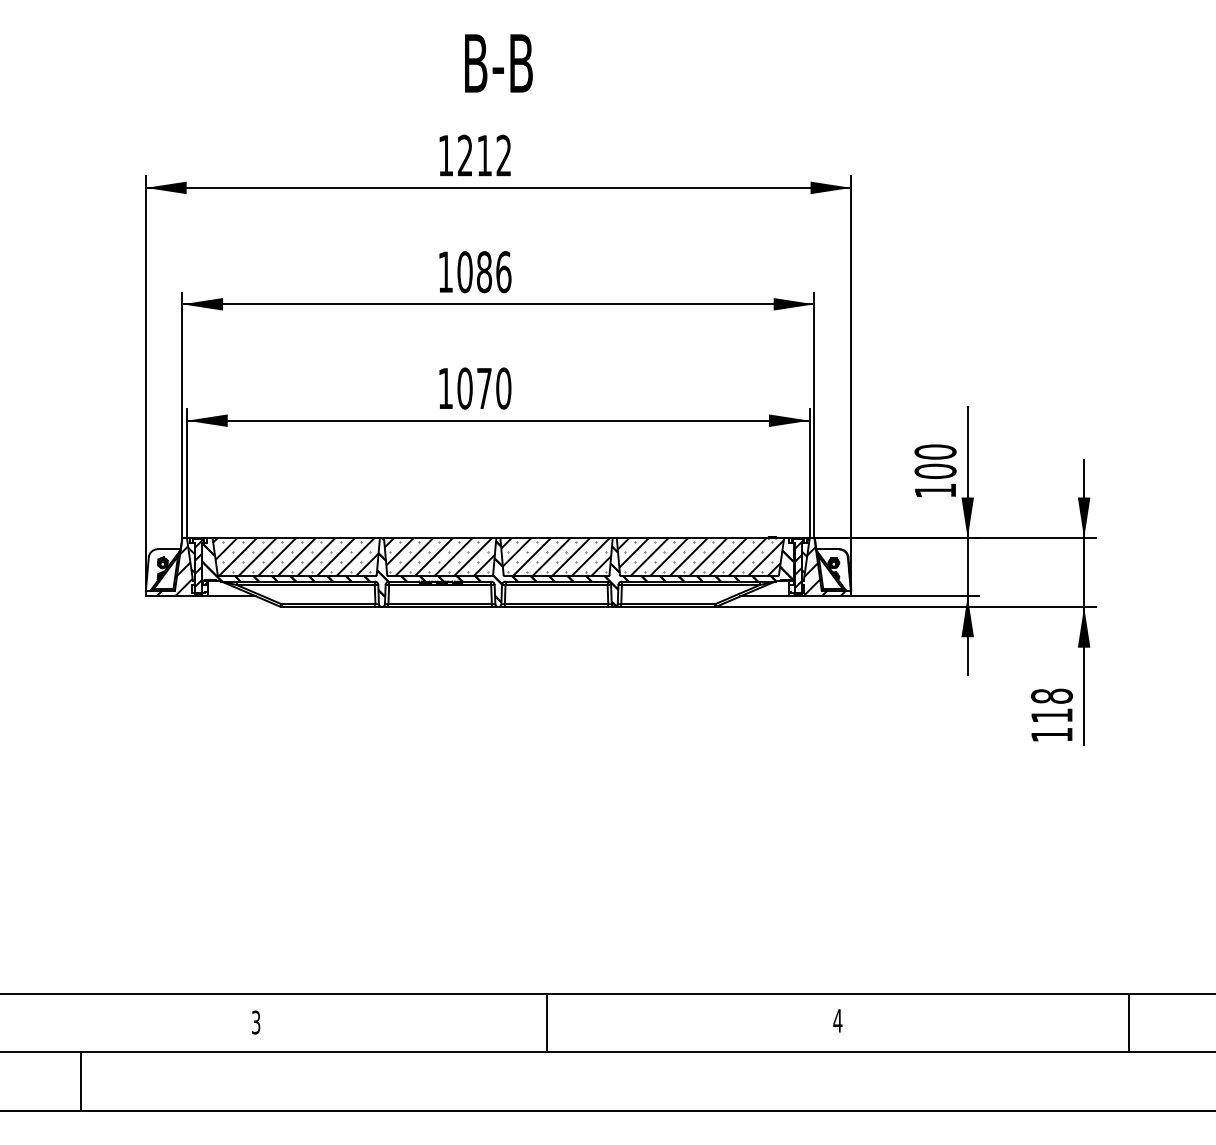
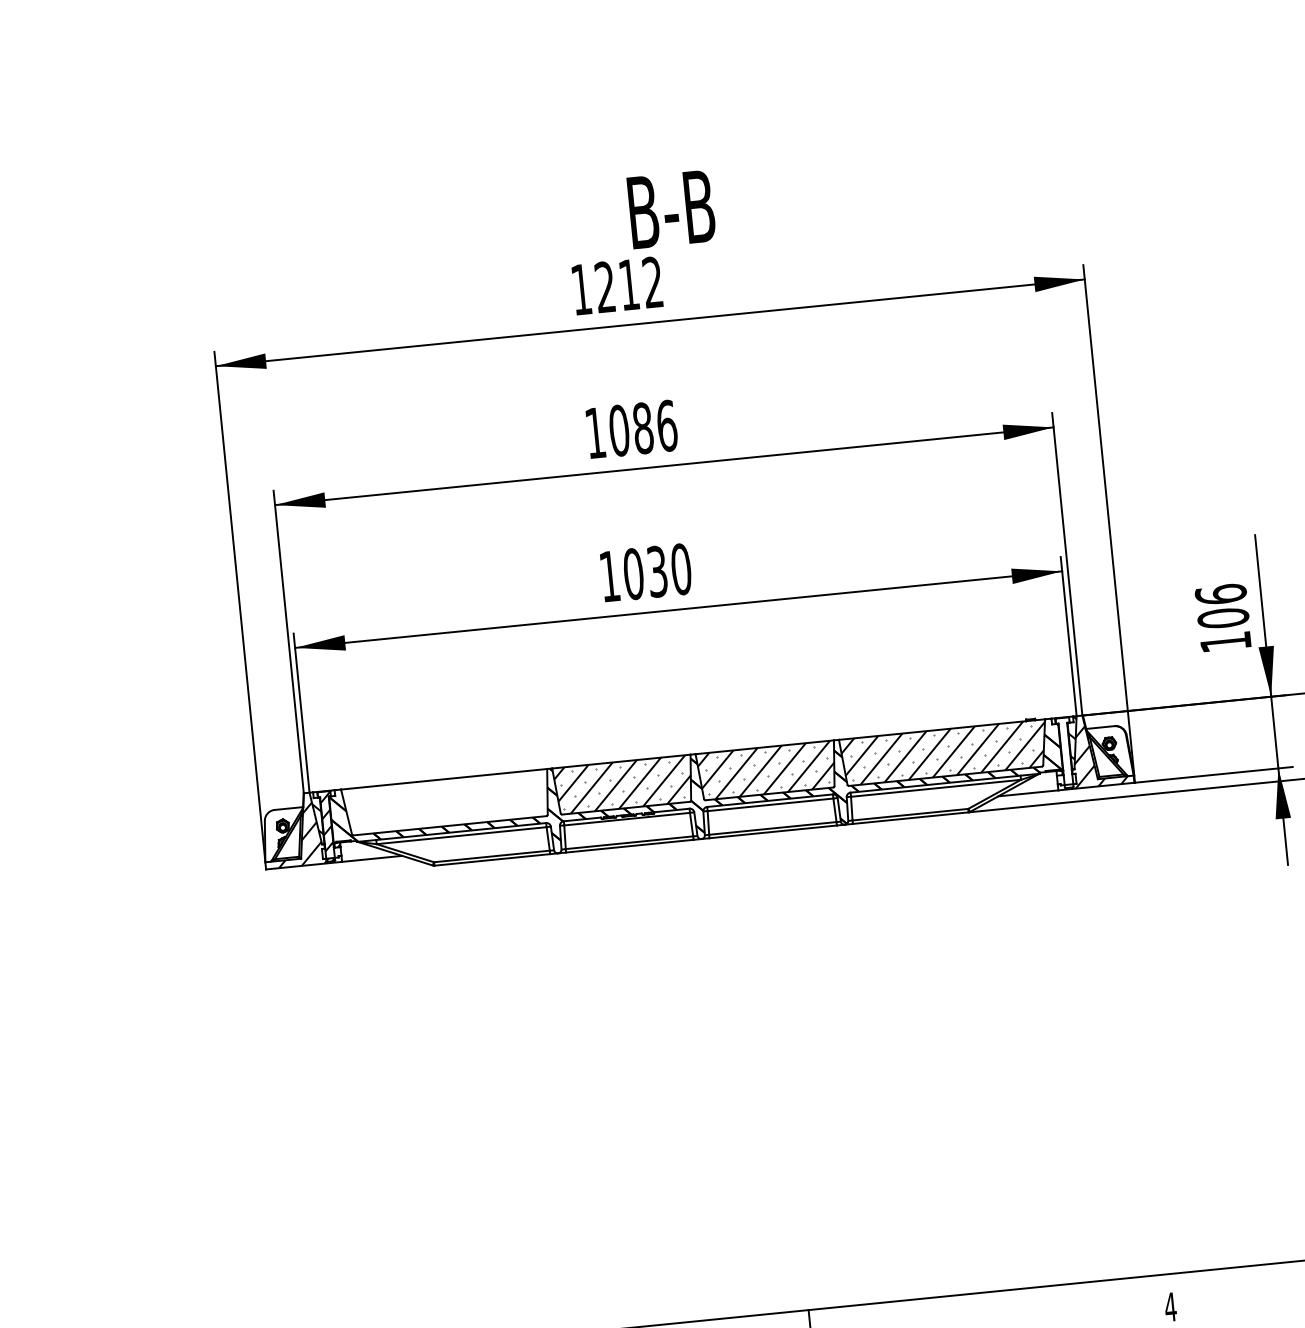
text: (498, 63) -> (671, 209), moved
text: (484, 388) -> (657, 571), 1070 -> 1030
text: (935, 451) -> (1220, 593), 100 -> 106
hatch: (295, 557) -> (445, 803), removed
hatch: (798, 567) -> (1066, 753), removed

